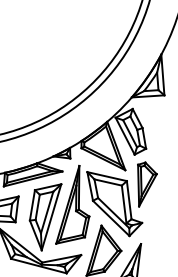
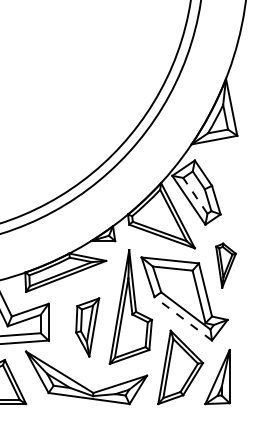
line: (130, 133) -> (195, 195), solid -> dashed
part: (145, 184) -> (225, 265), size x0.7
part: (43, 216) -> (87, 327), size x0.6
line: (110, 218) -> (182, 318), solid -> dashed

